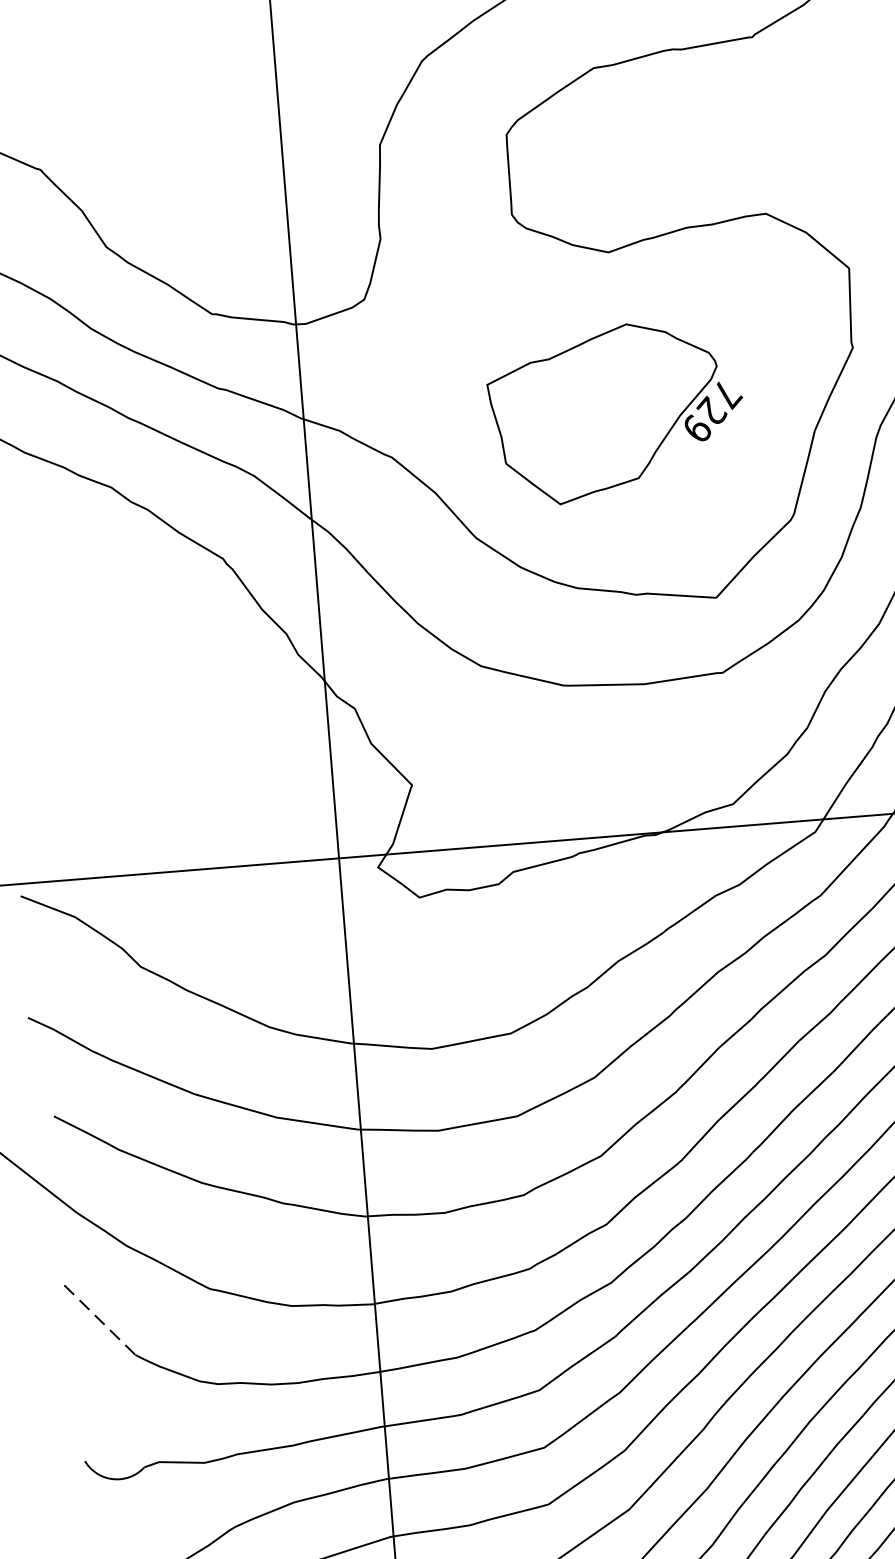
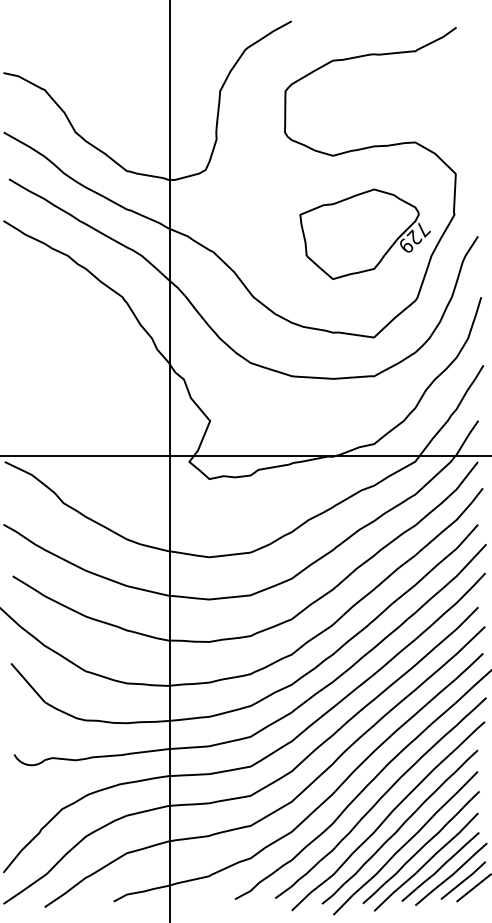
part: (614, 411) -> (364, 233), moved
line: (99, 1319) -> (27, 682), dashed -> solid

